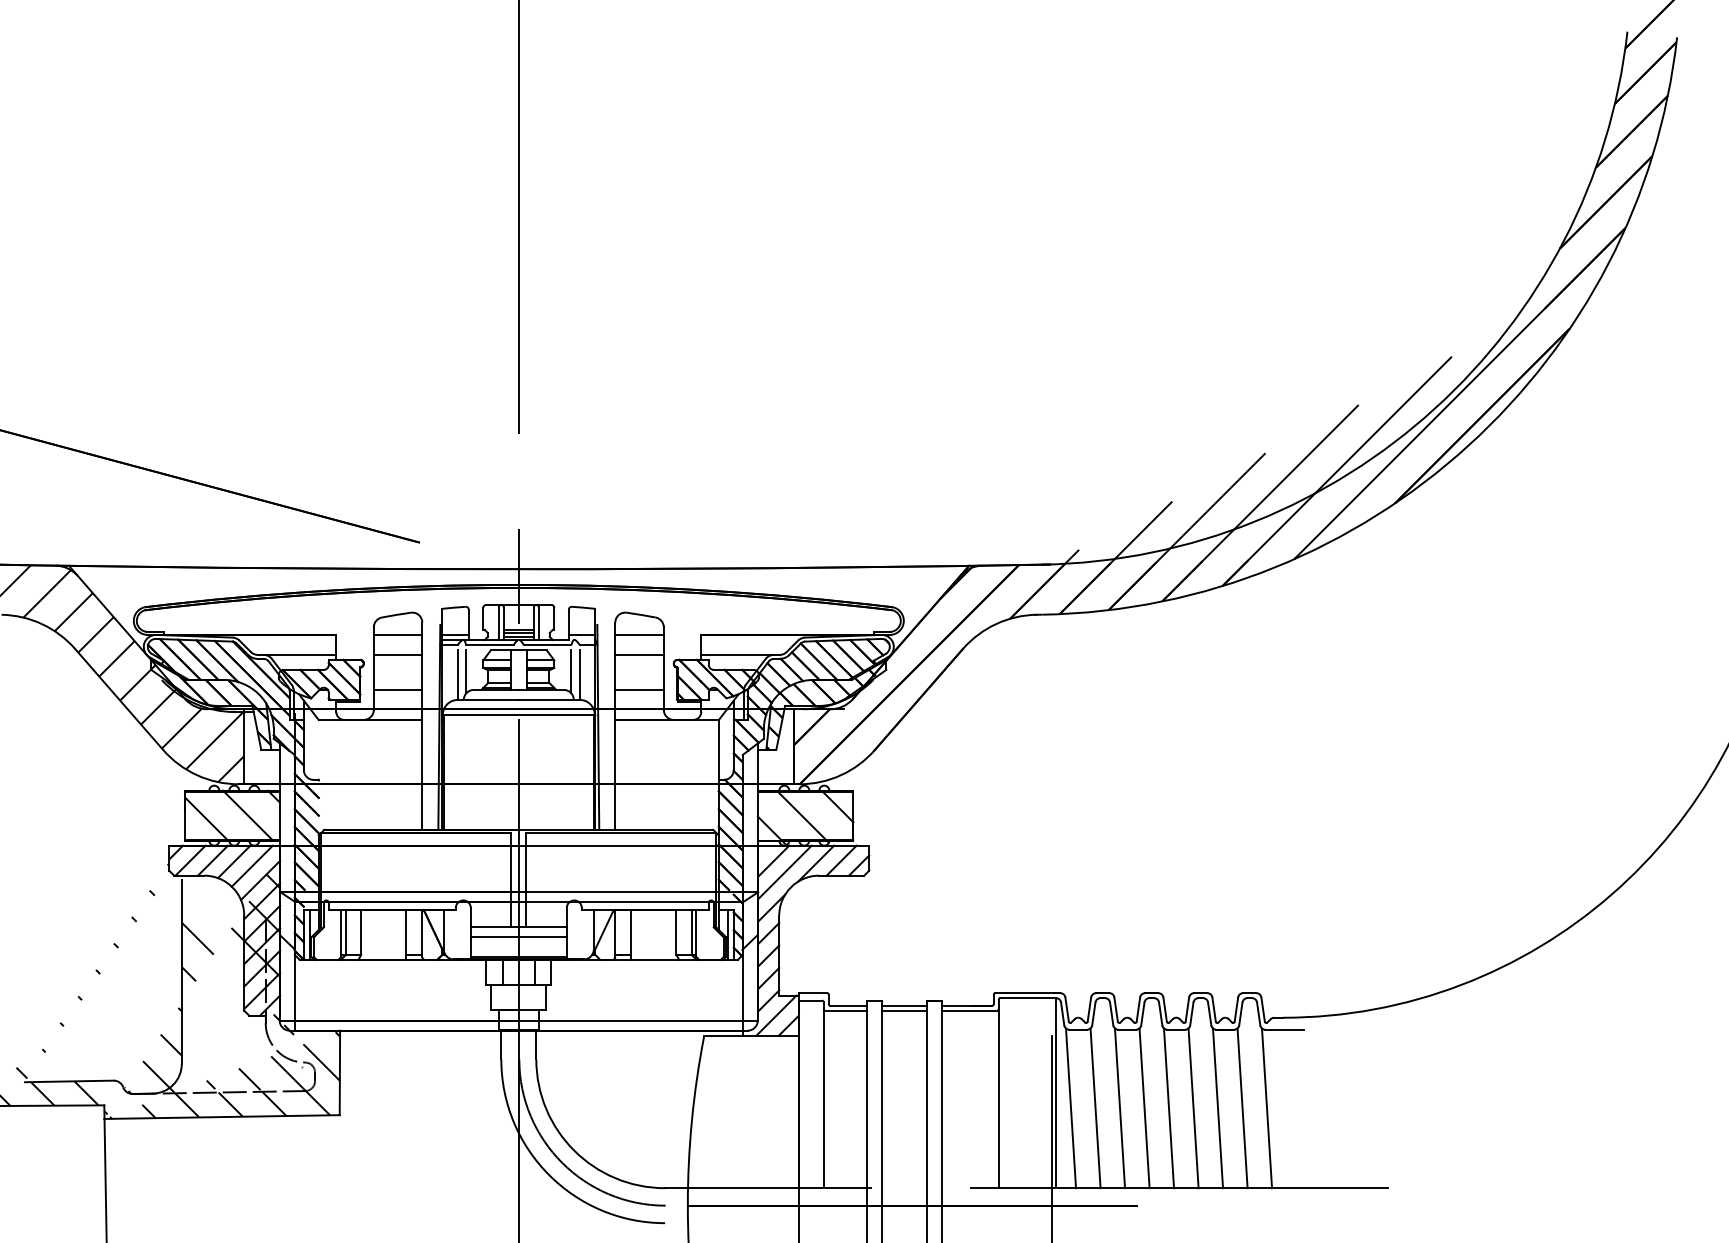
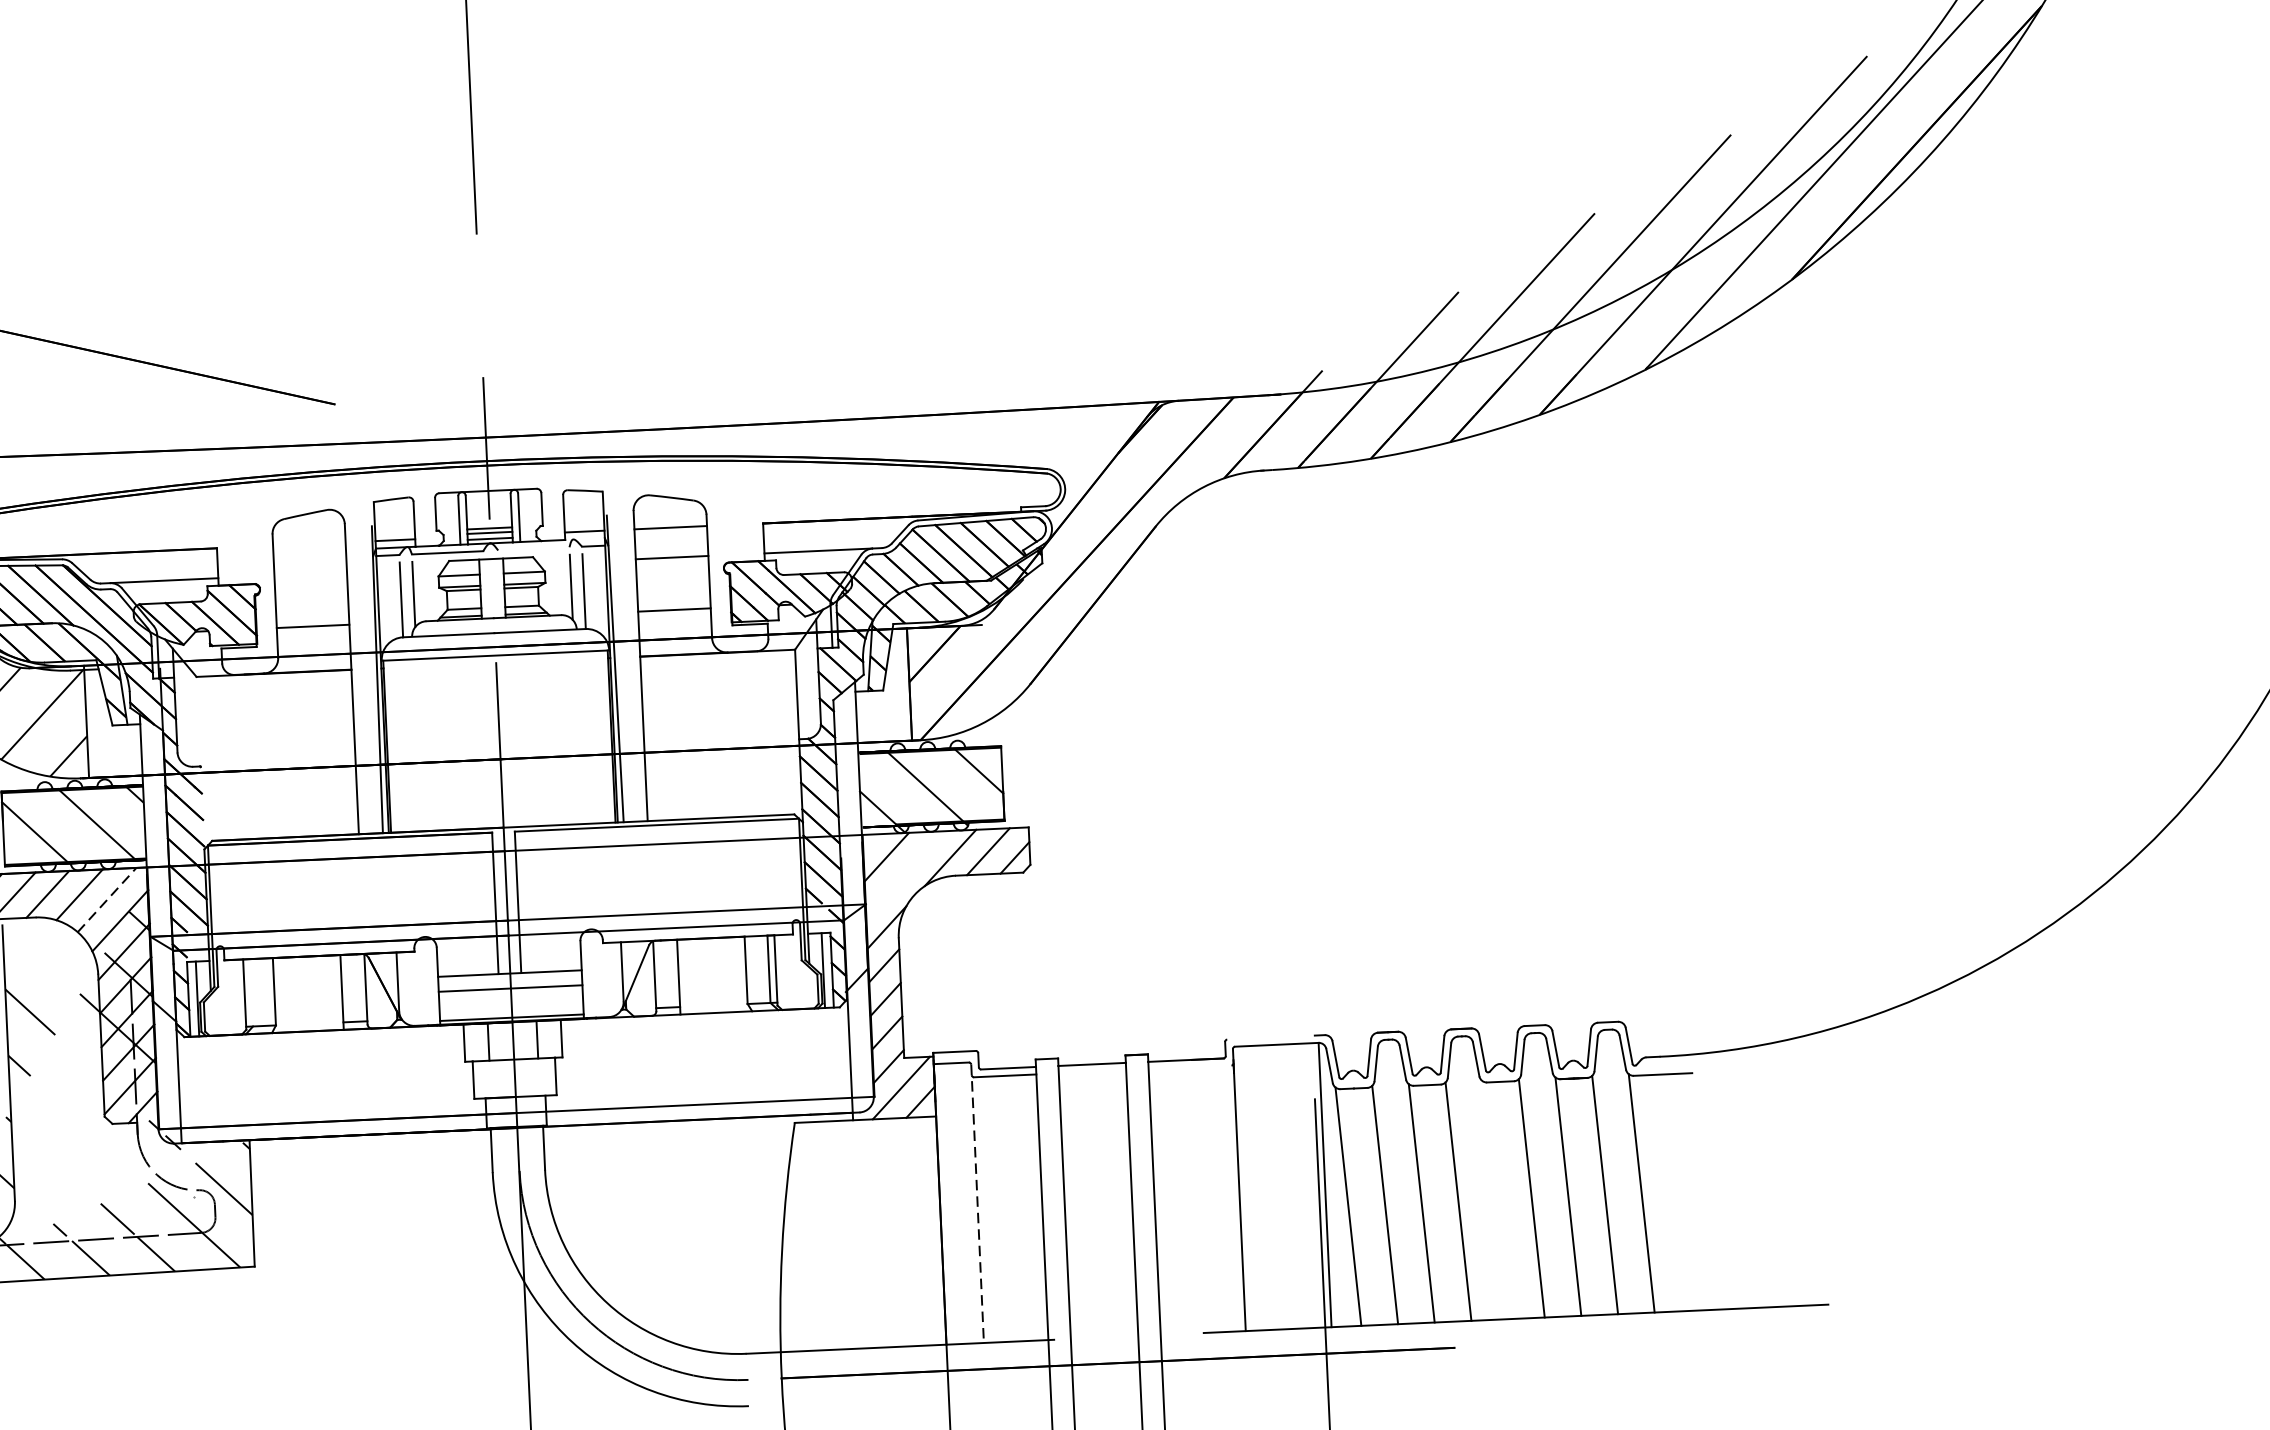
line: (397, 634) -> (308, 543), removed
line: (547, 644) -> (533, 548), removed
line: (397, 654) -> (309, 573), removed
line: (252, 865) -> (107, 898), solid -> dashed
line: (784, 872) -> (903, 873), removed
line: (345, 931) -> (250, 991), removed
line: (1027, 993) -> (1275, 1037), removed
line: (903, 1010) -> (1091, 1071), removed
line: (969, 1010) -> (1189, 1067), removed
line: (823, 1095) -> (977, 1204), solid -> dashed
line: (1168, 1108) -> (1494, 1200), removed

